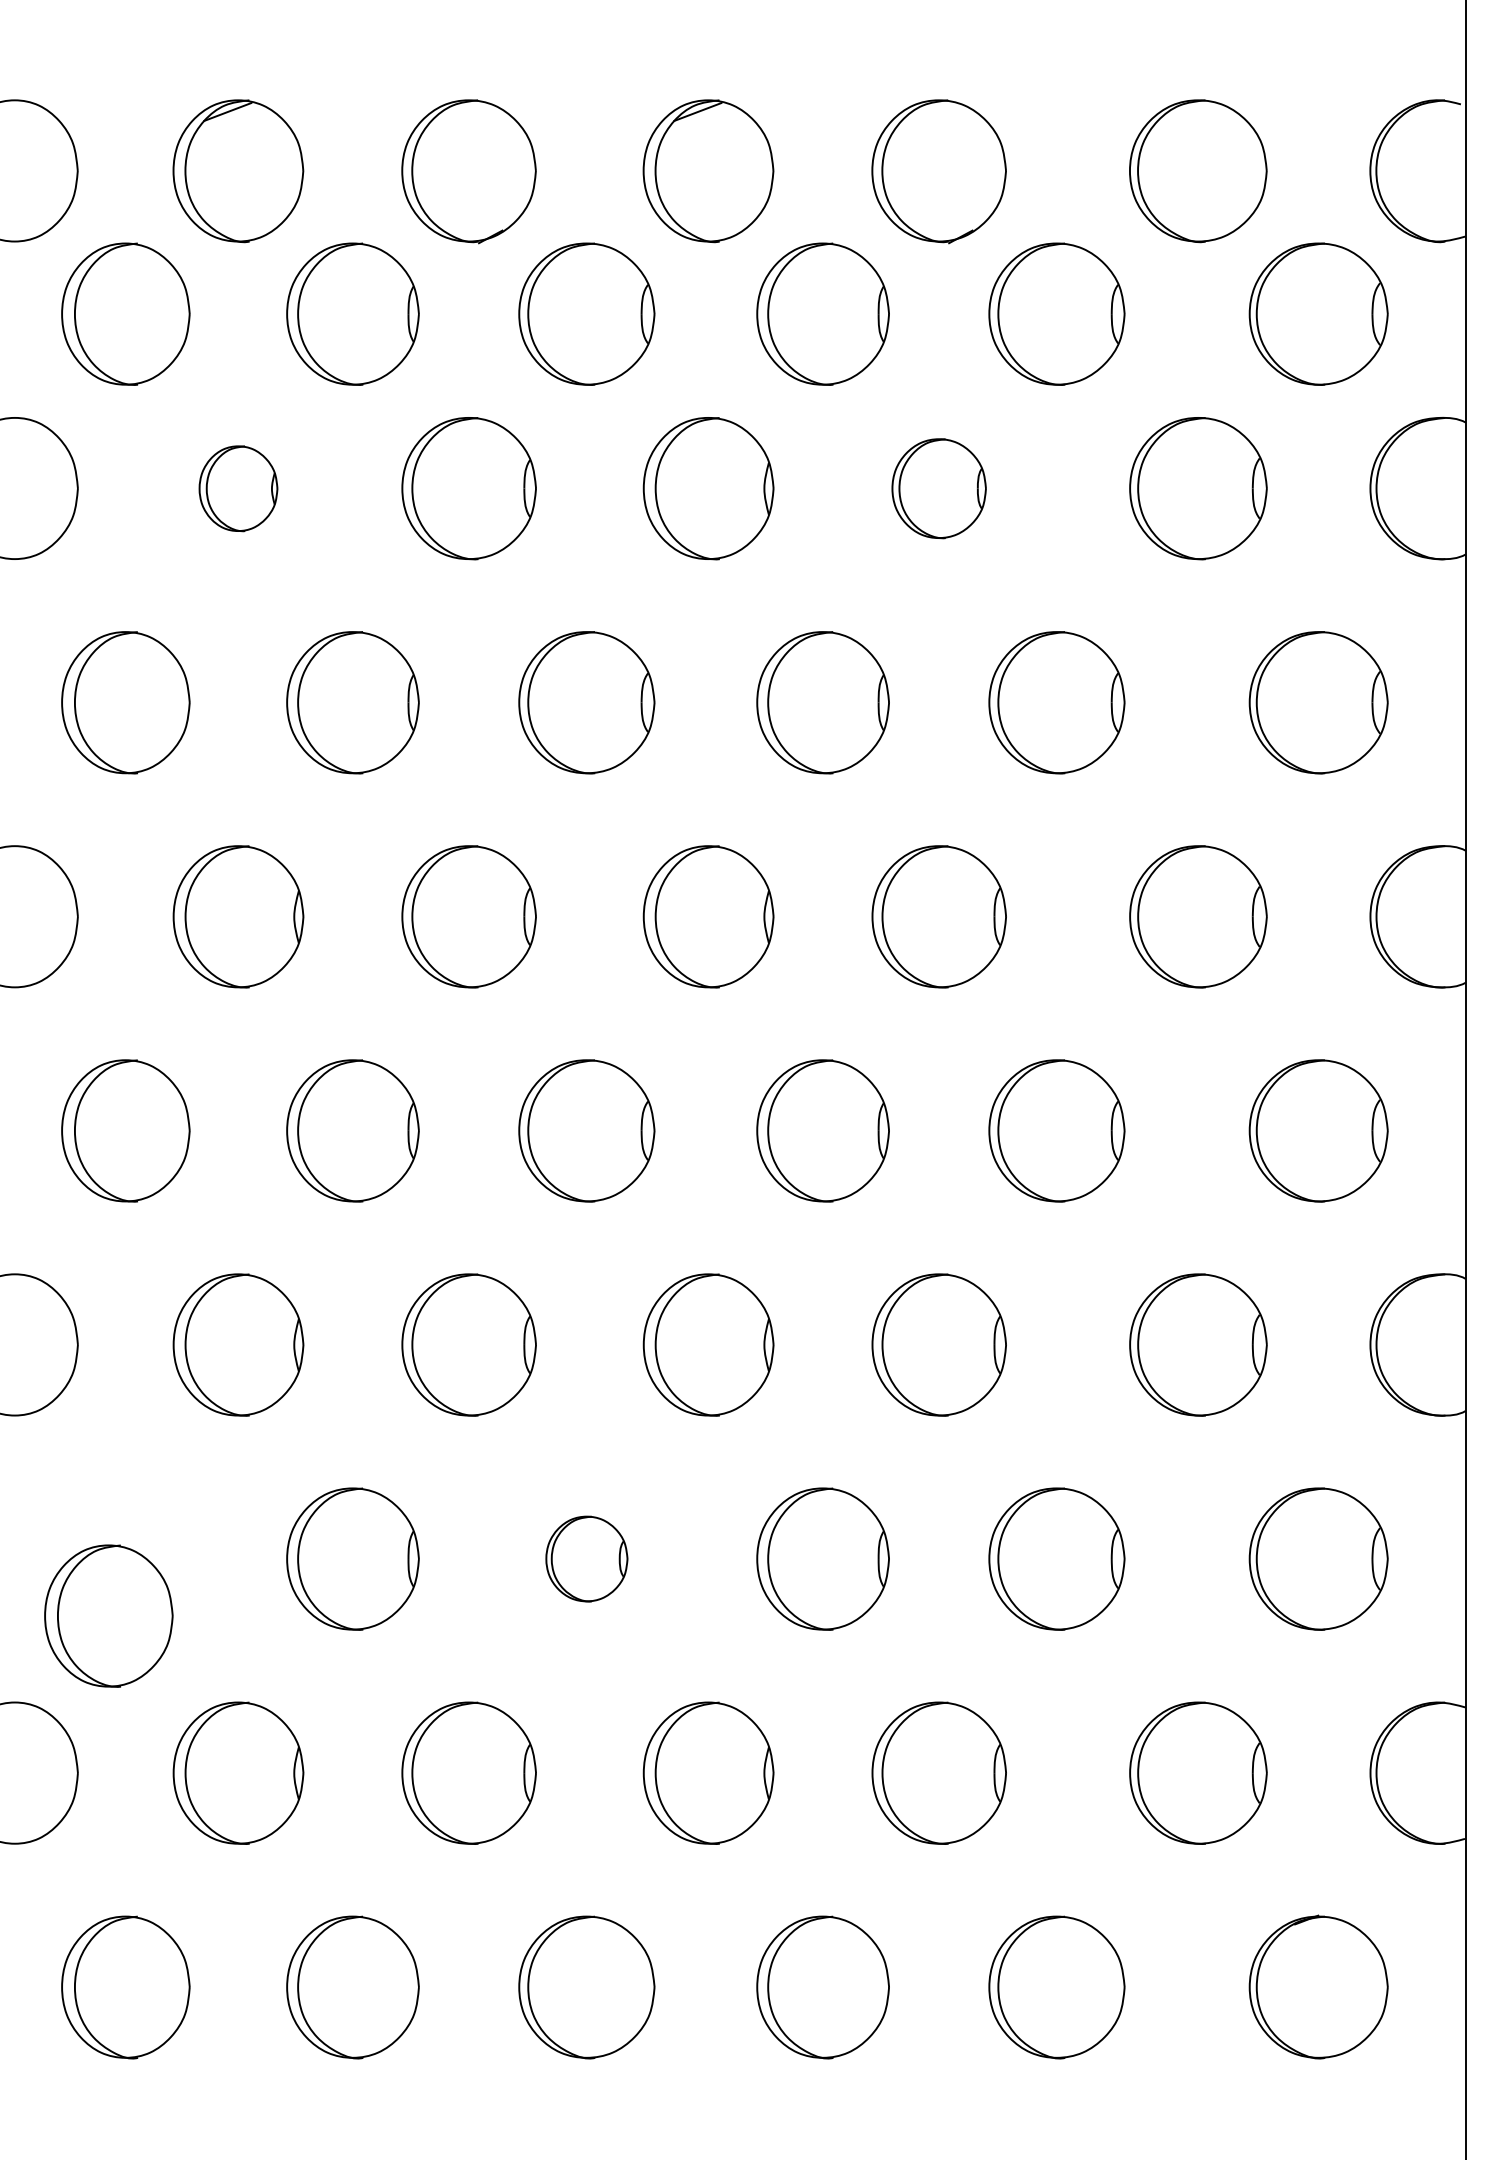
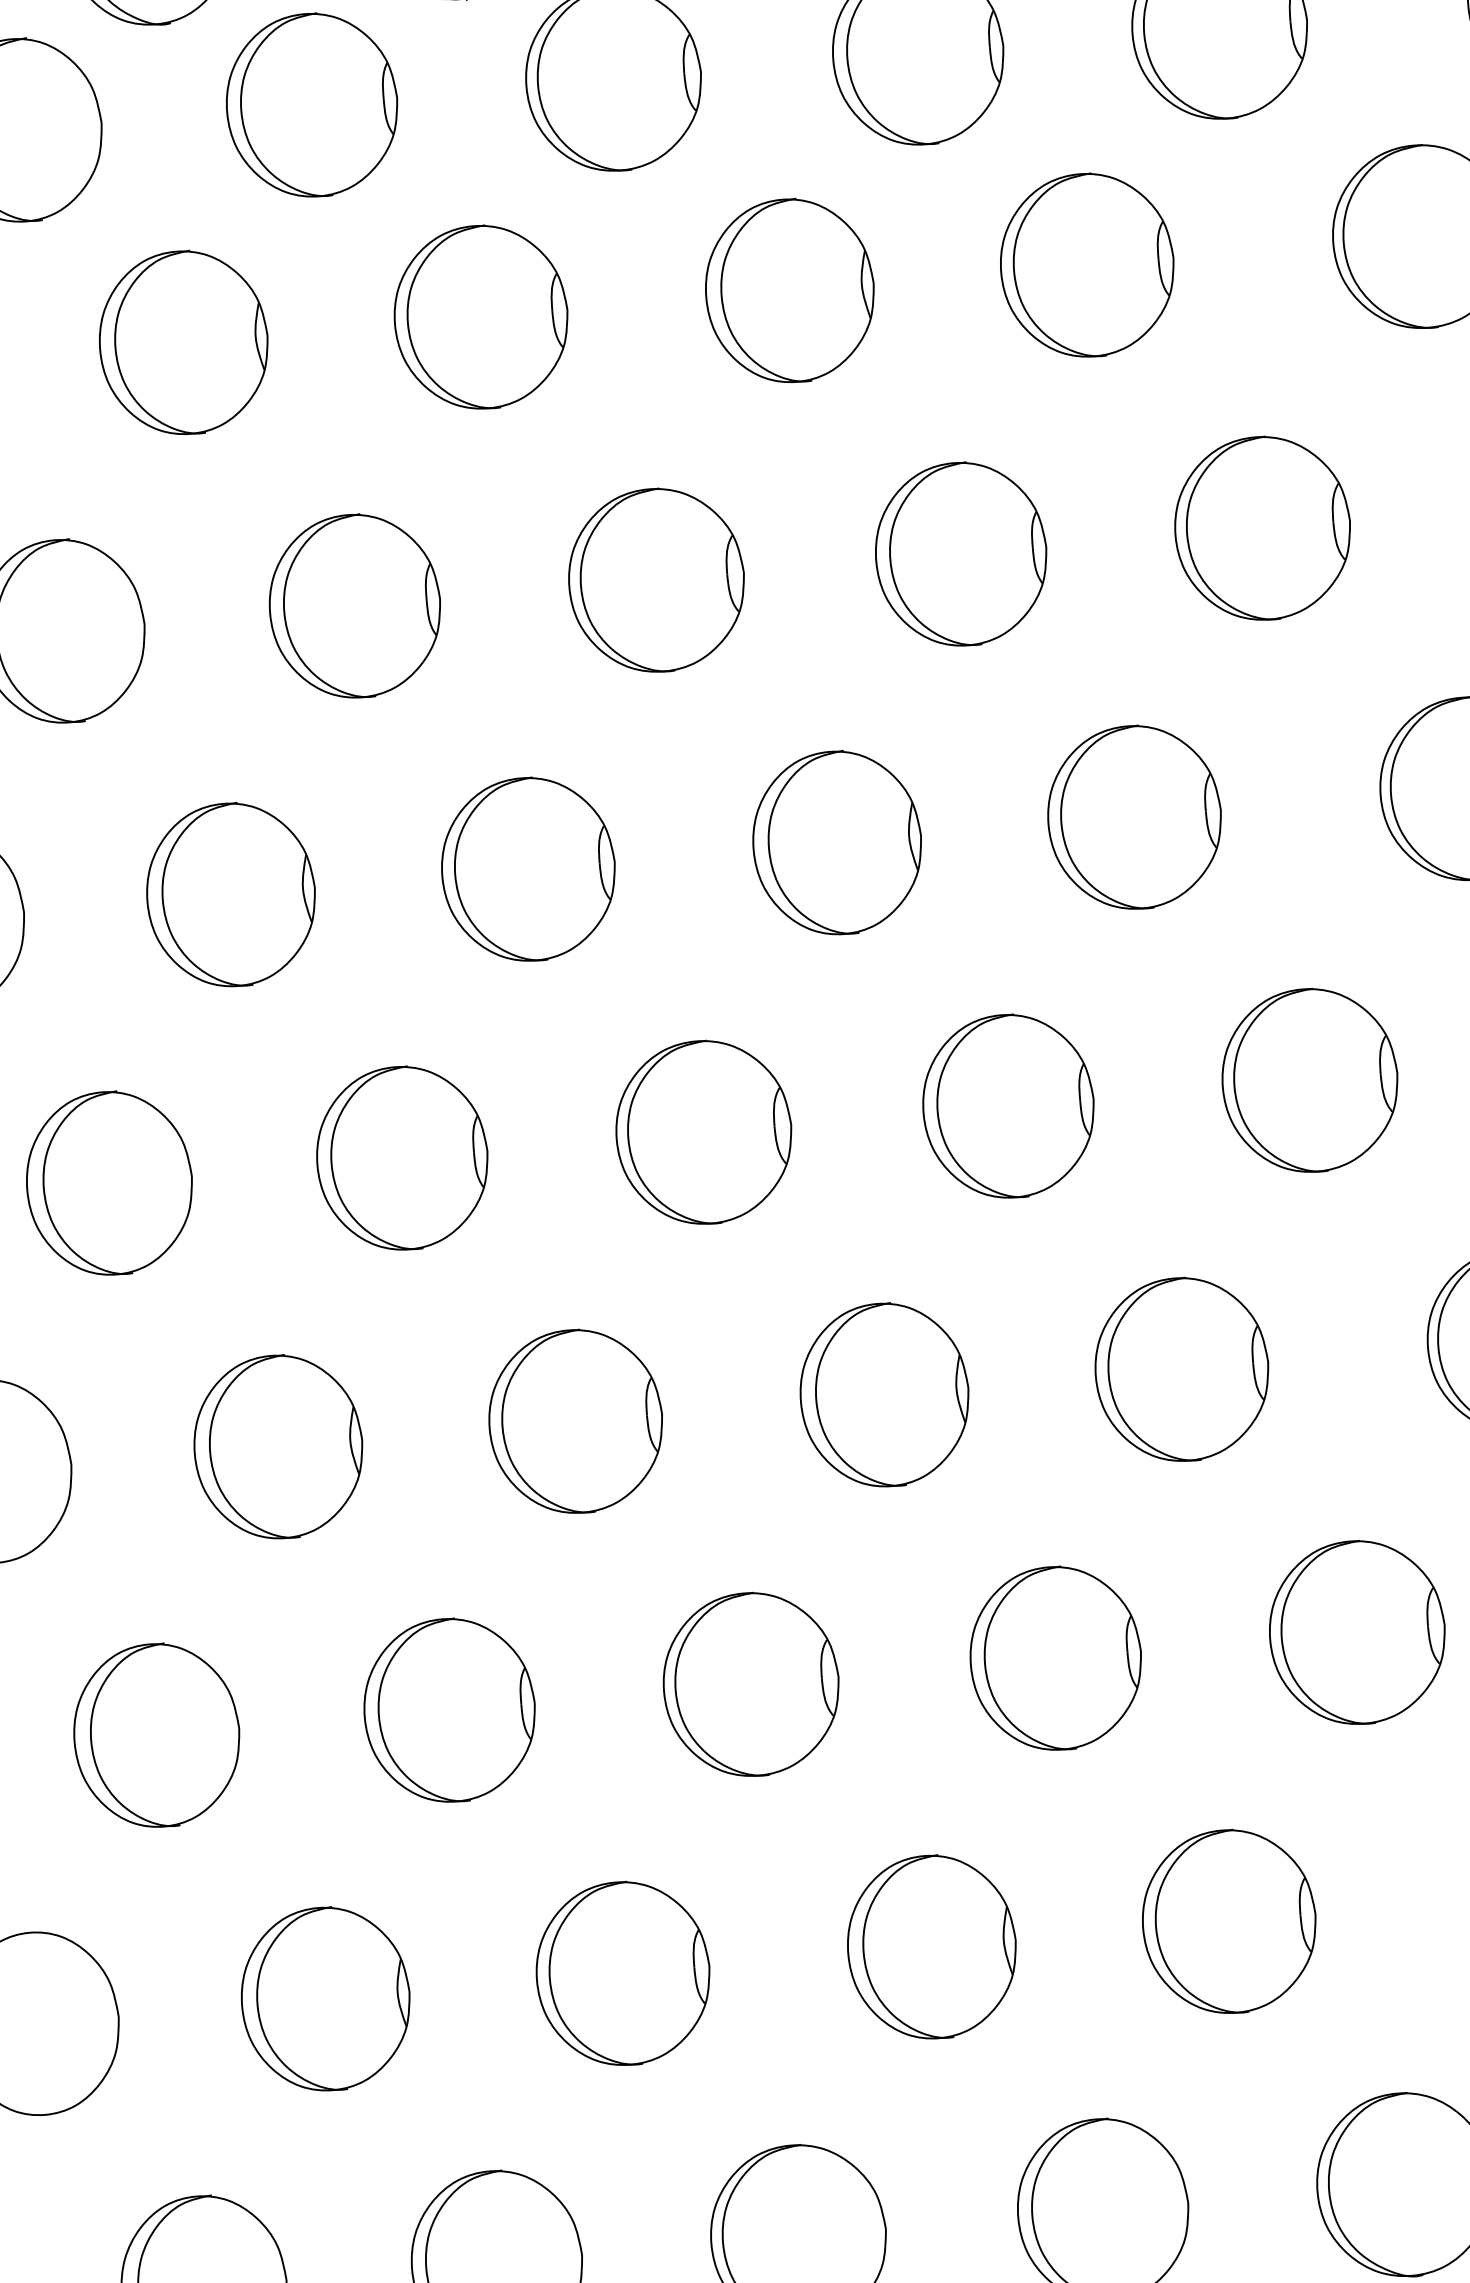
part: (238, 488) -> (183, 342), size x1.67
part: (938, 488) -> (1086, 265), size x1.43
part: (586, 1558) -> (750, 1683), size x1.67
part: (108, 1615) -> (156, 1734), moved

